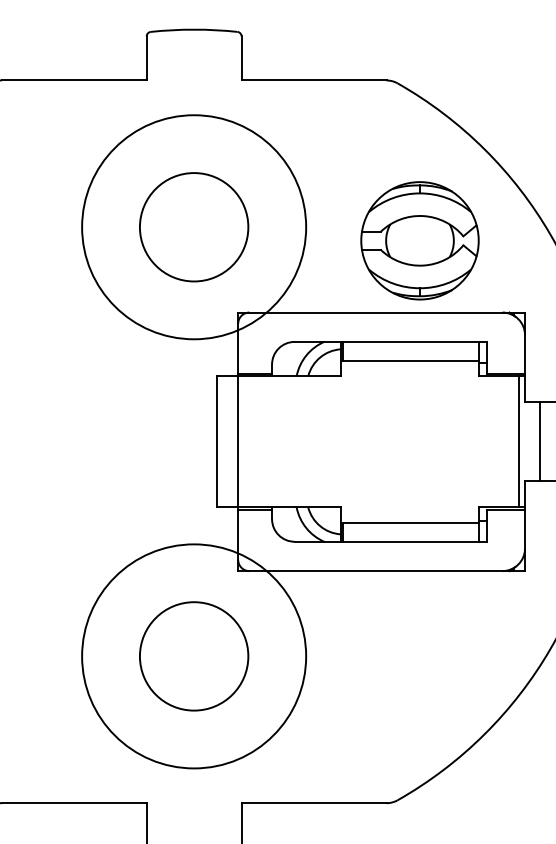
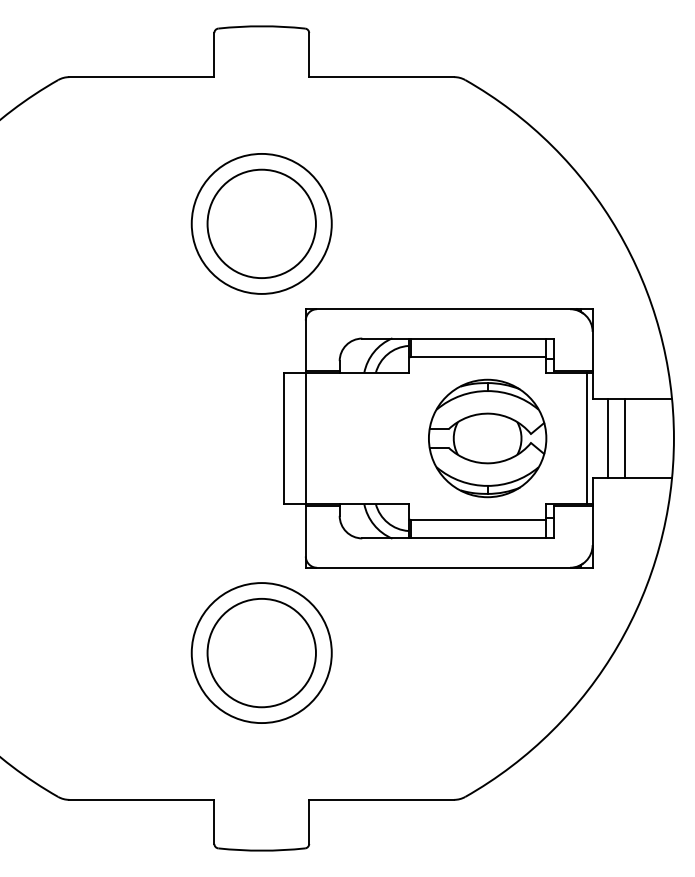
circle: (193, 226) -> (261, 223), size x0.62
part: (419, 240) -> (487, 438), moved
circle: (193, 656) -> (261, 653), size x0.62

